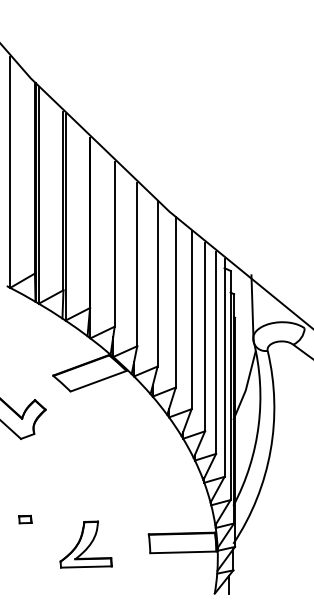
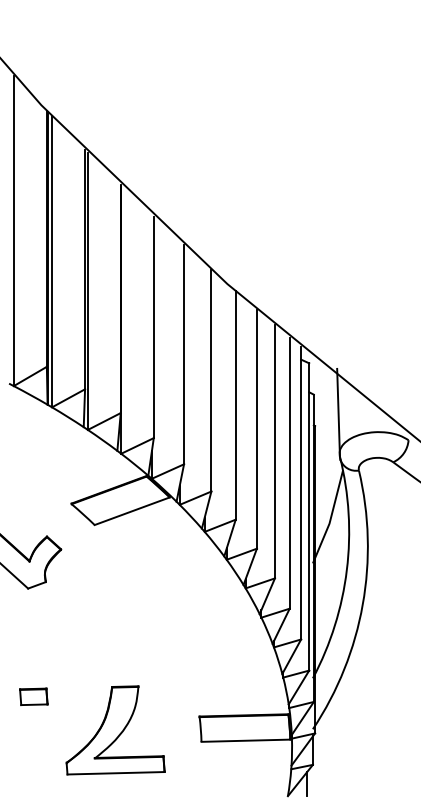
part: (25, 519) -> (34, 696), size x1.67
part: (85, 544) -> (114, 730), size x1.43

